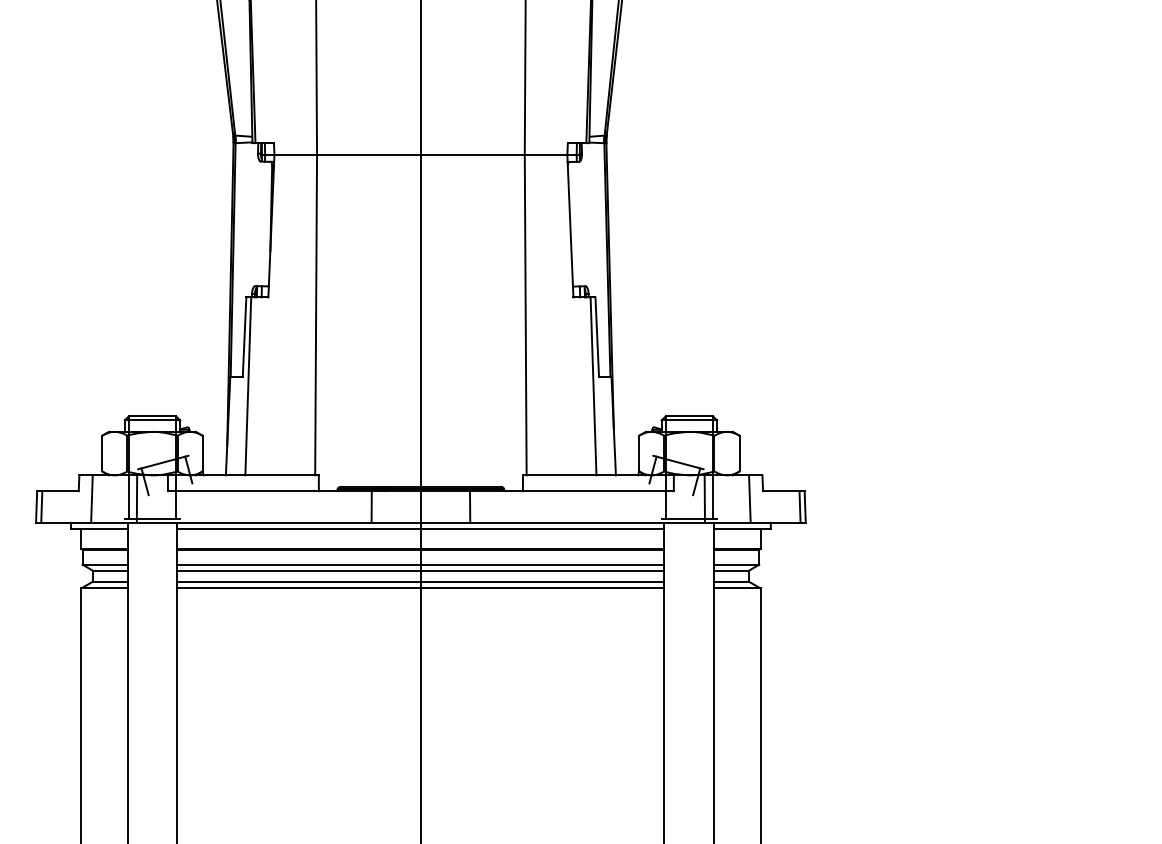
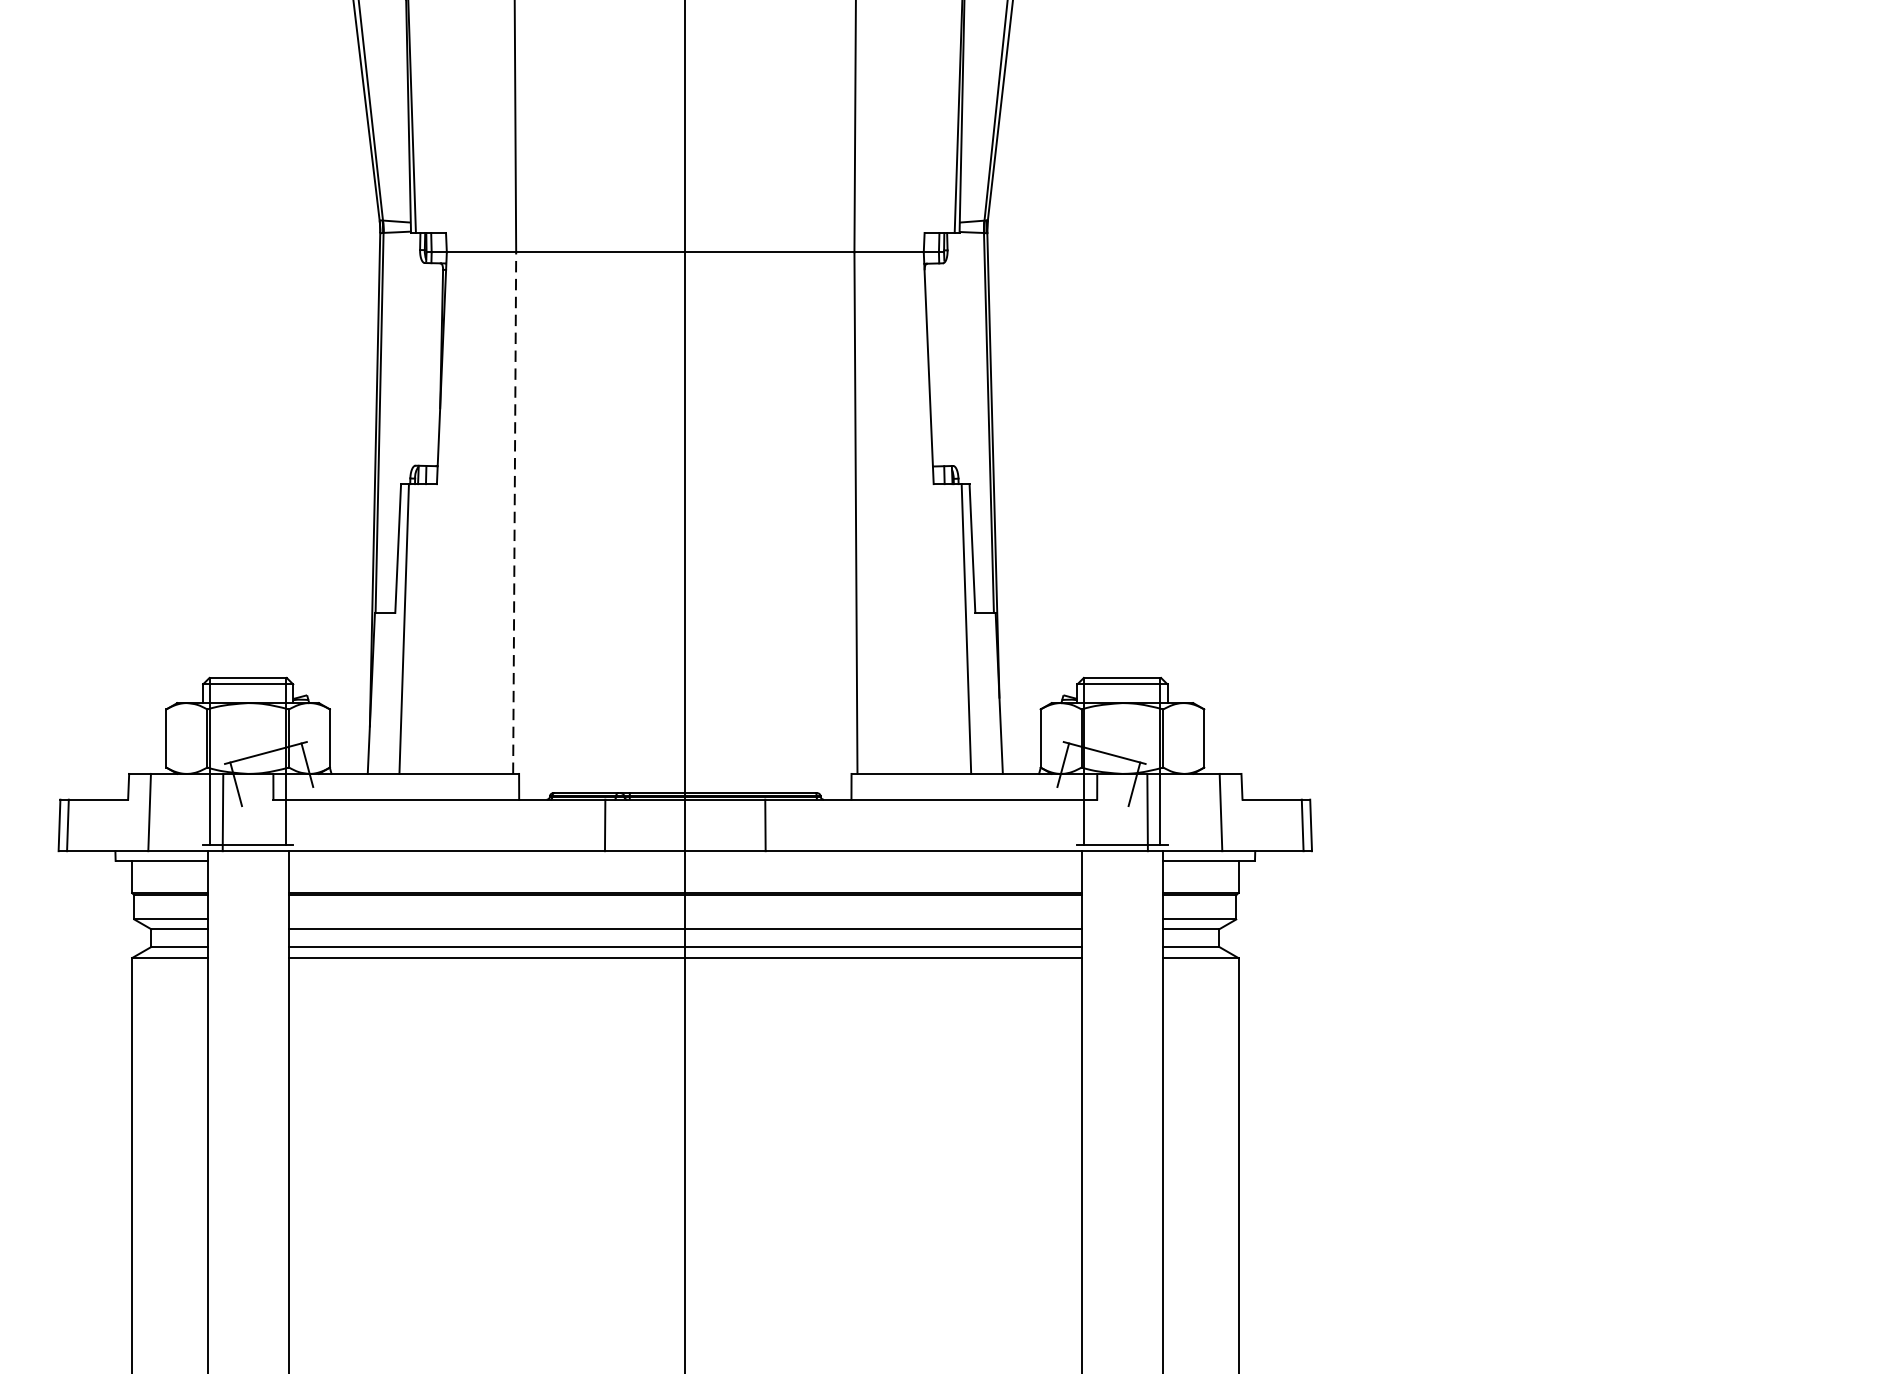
line: (316, 314) -> (515, 511), solid -> dashed
line: (420, 528) -> (684, 860), removed
line: (420, 564) -> (684, 919), removed

